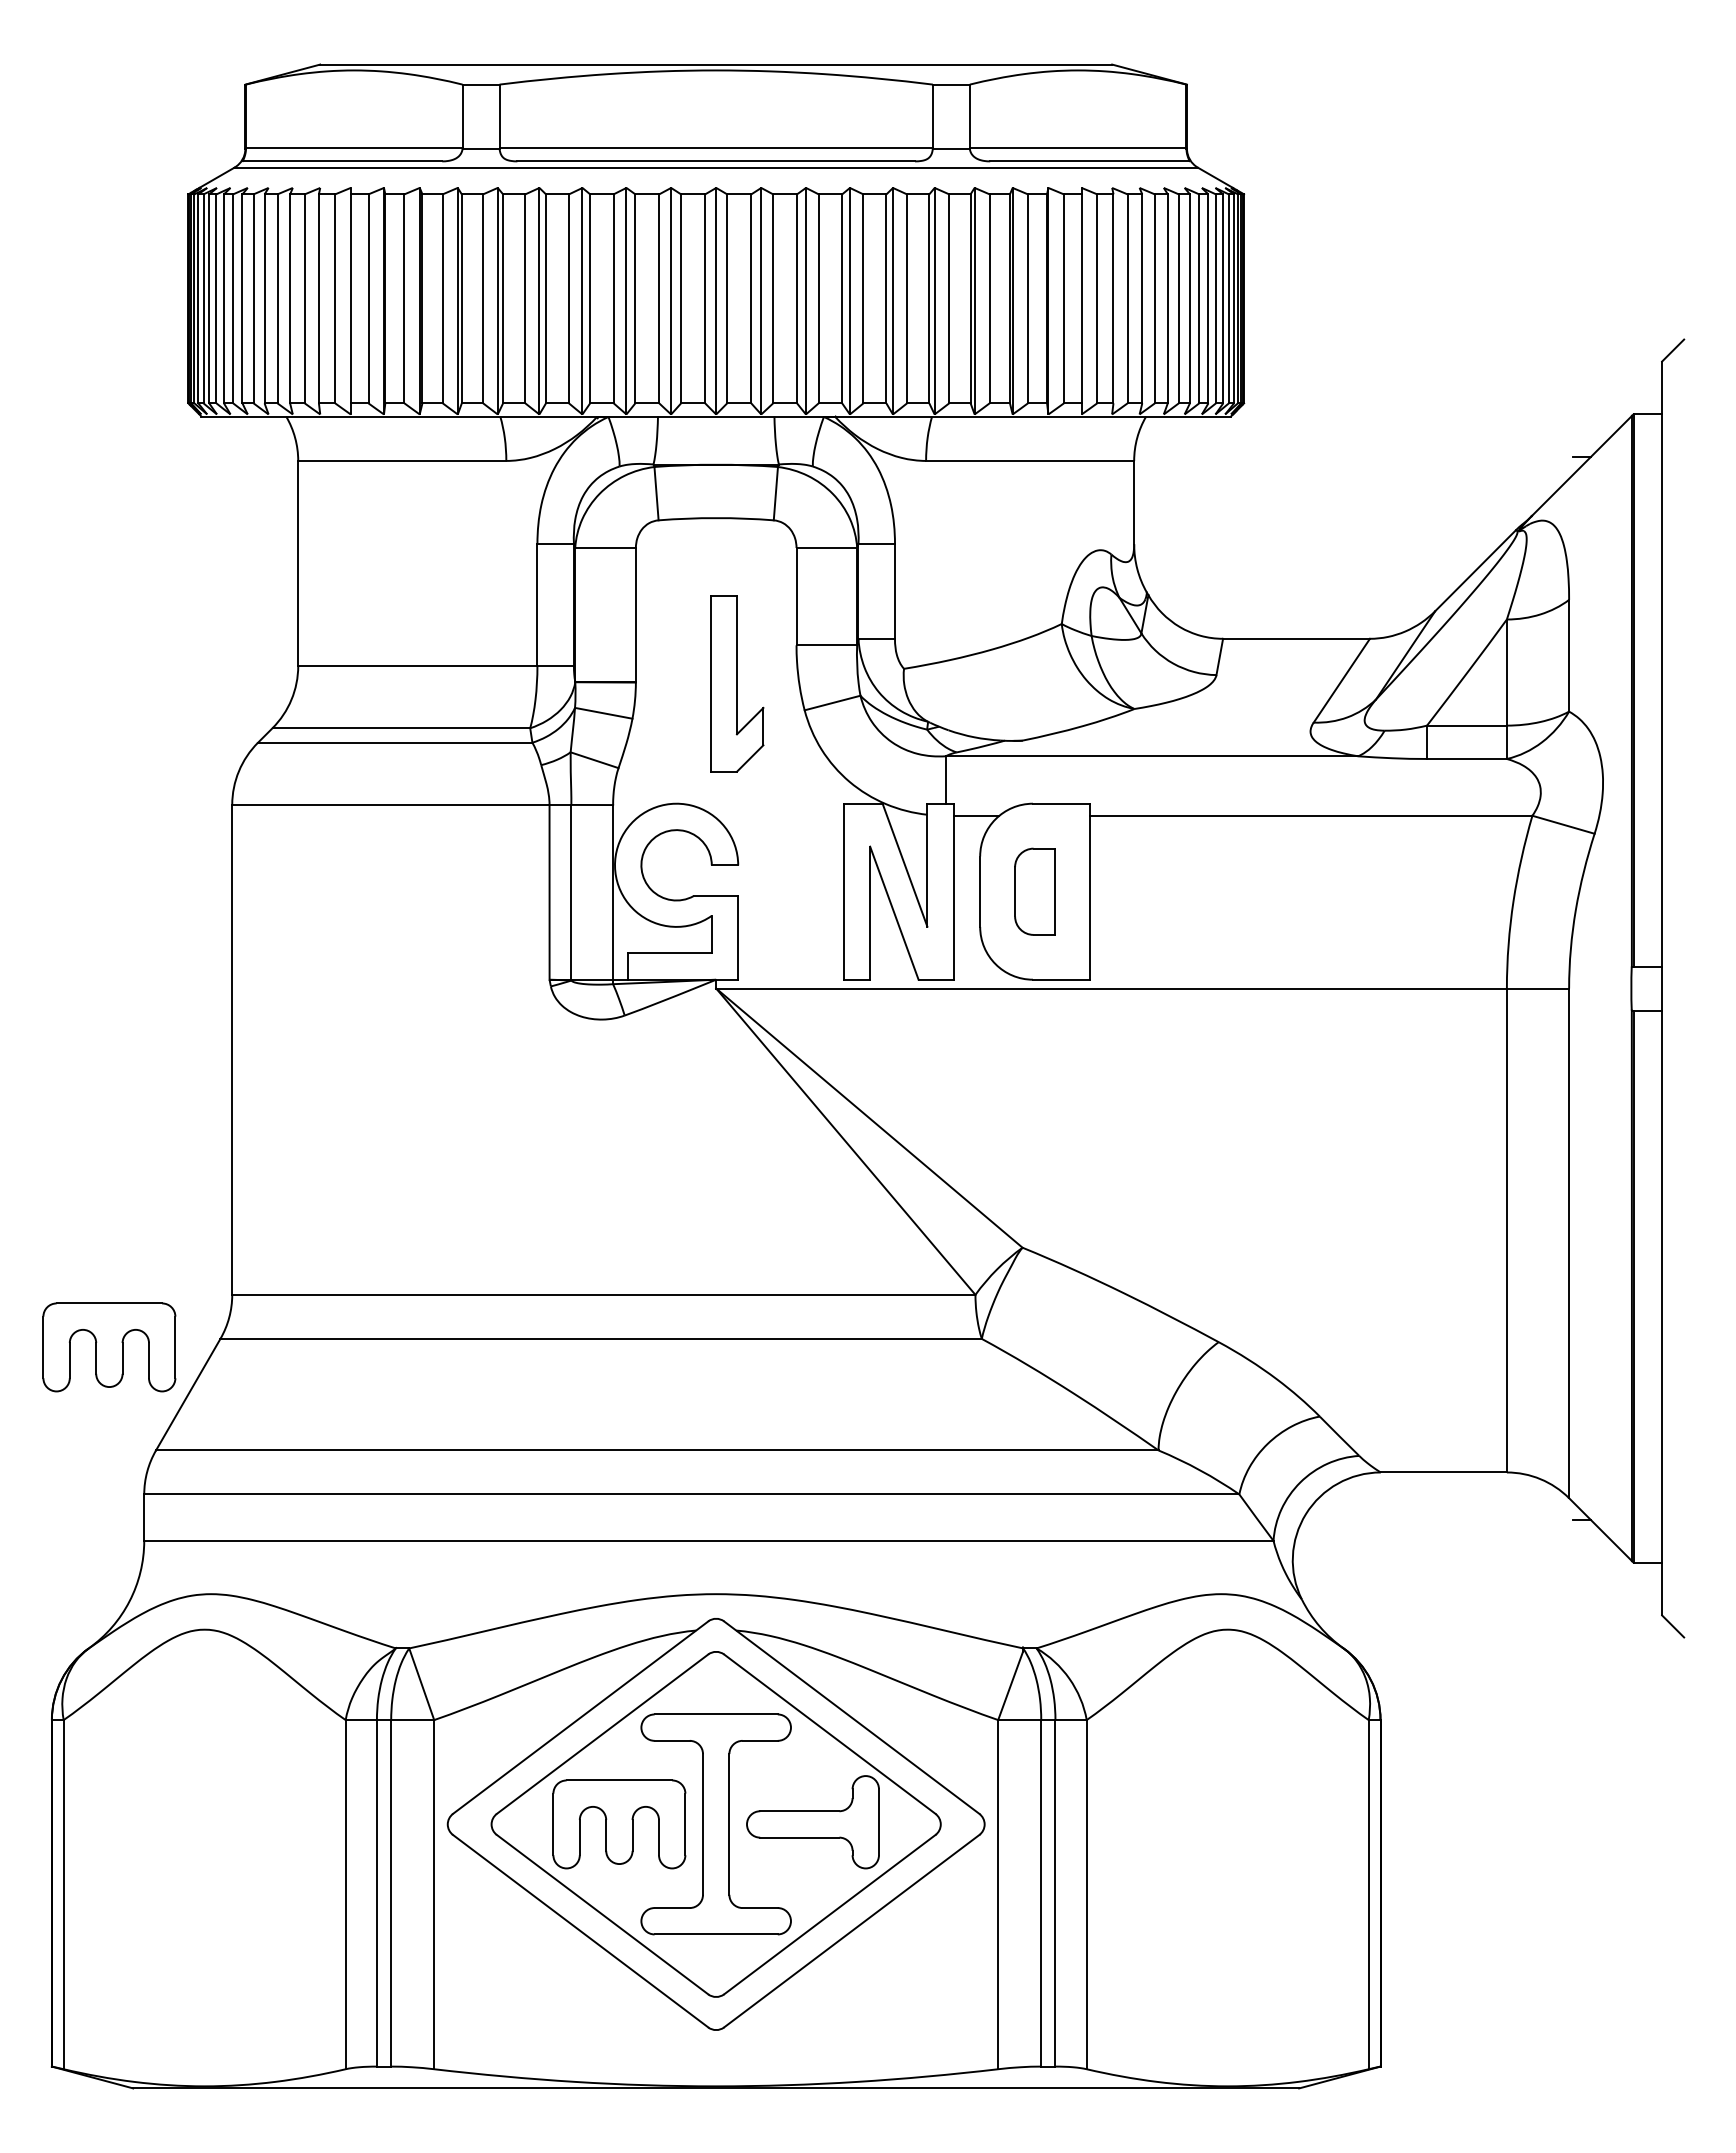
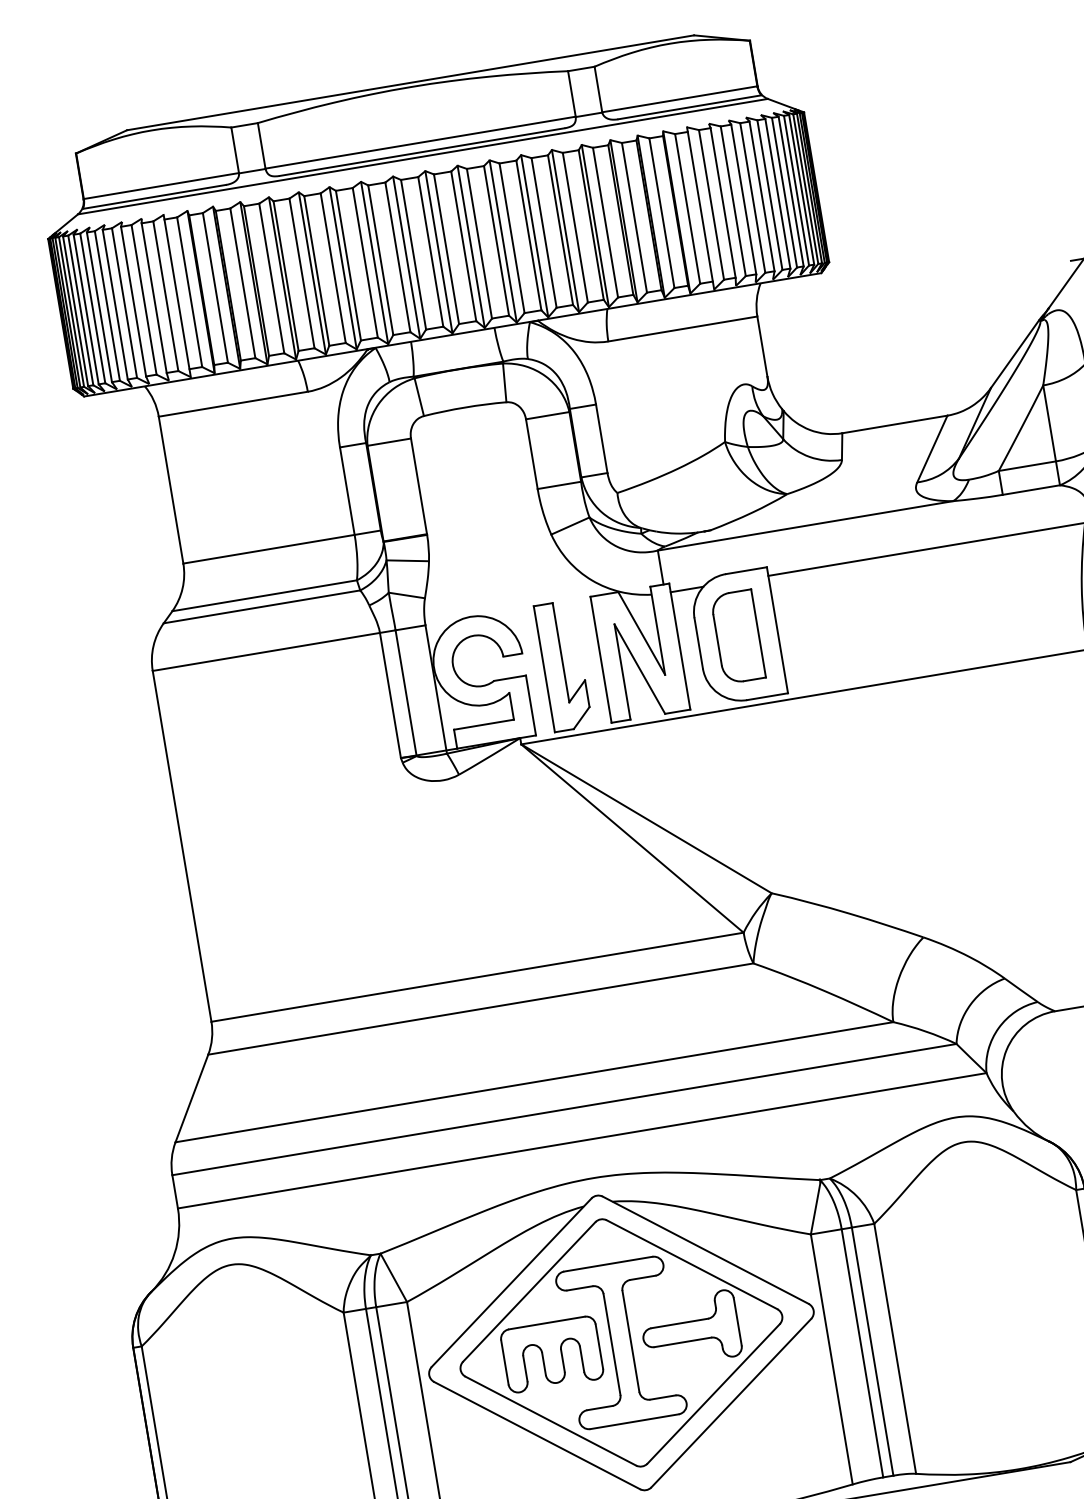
part: (737, 683) -> (563, 665), moved
part: (1034, 891) -> (737, 636), size x1.43
part: (109, 1347) -> (129, 1074), removed

